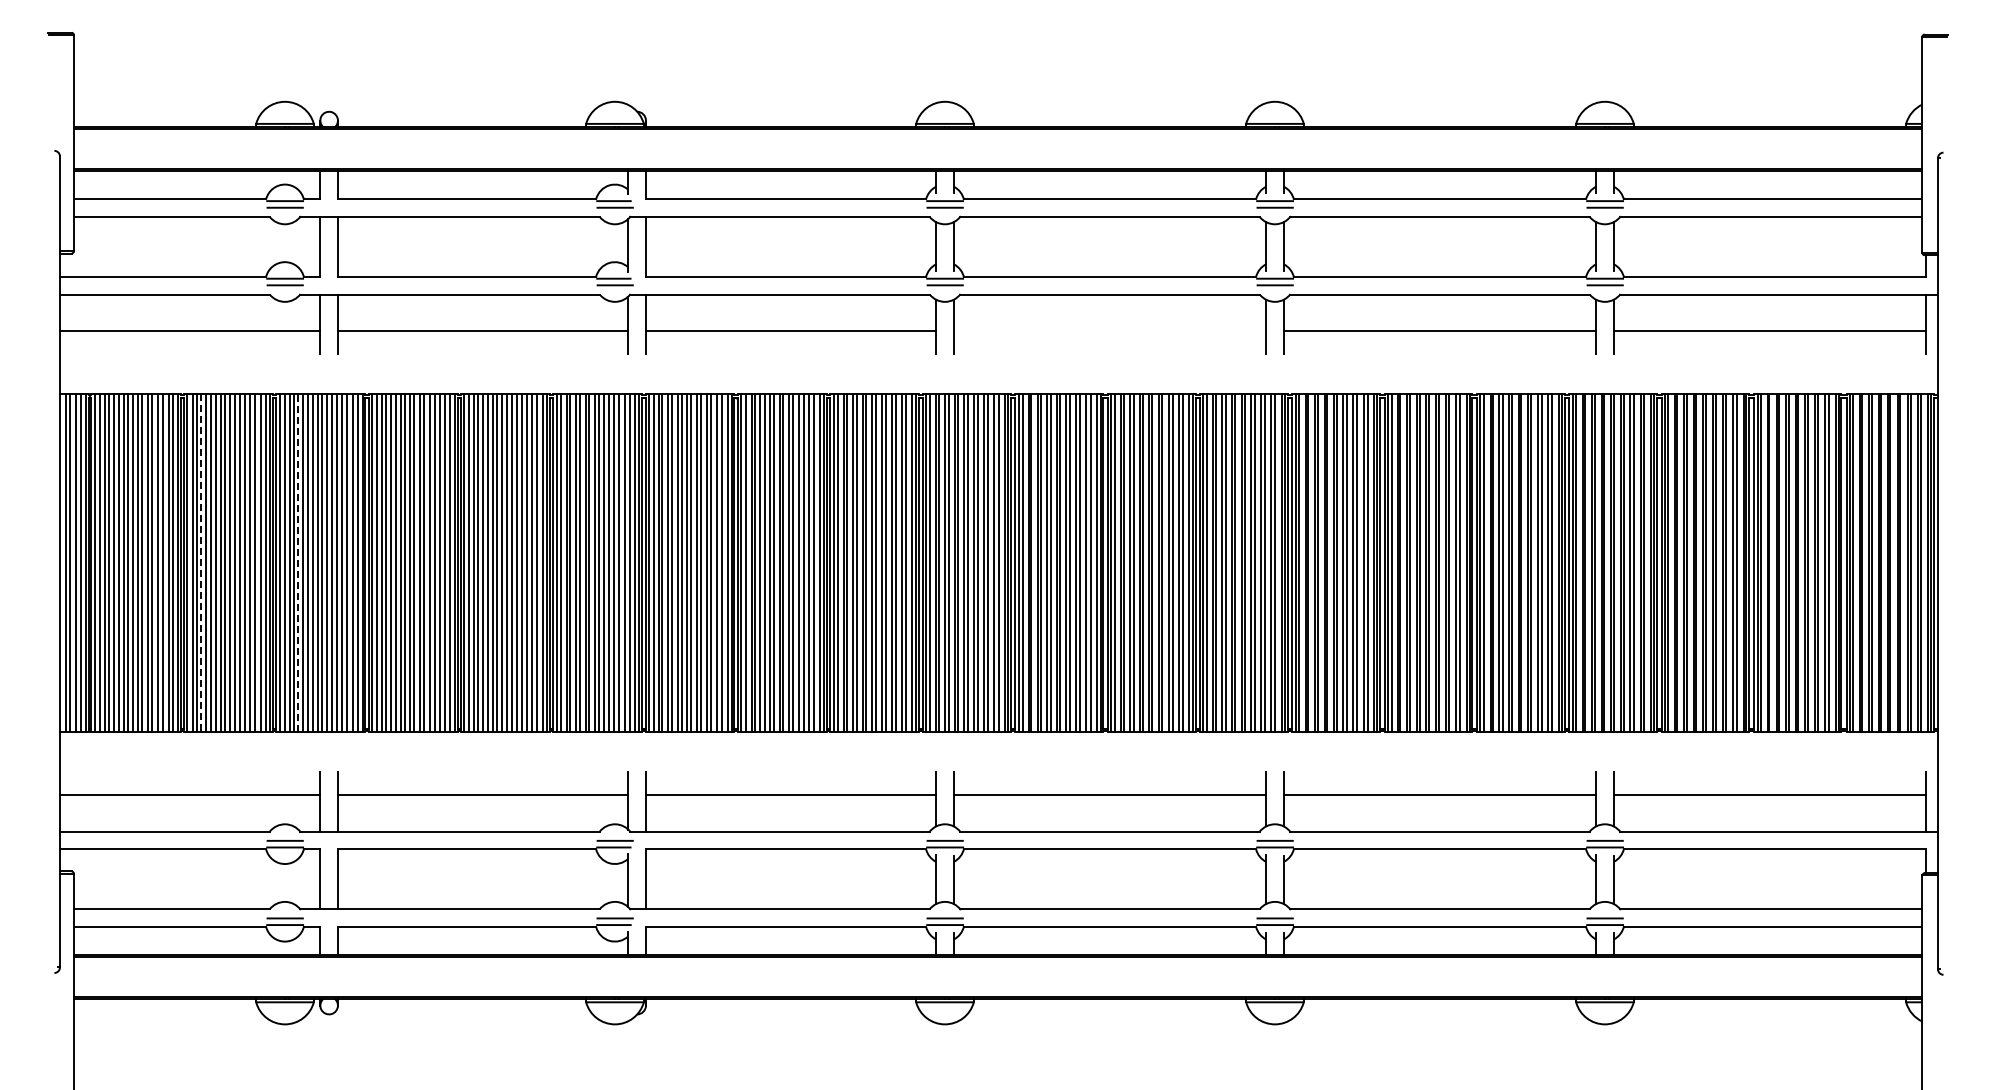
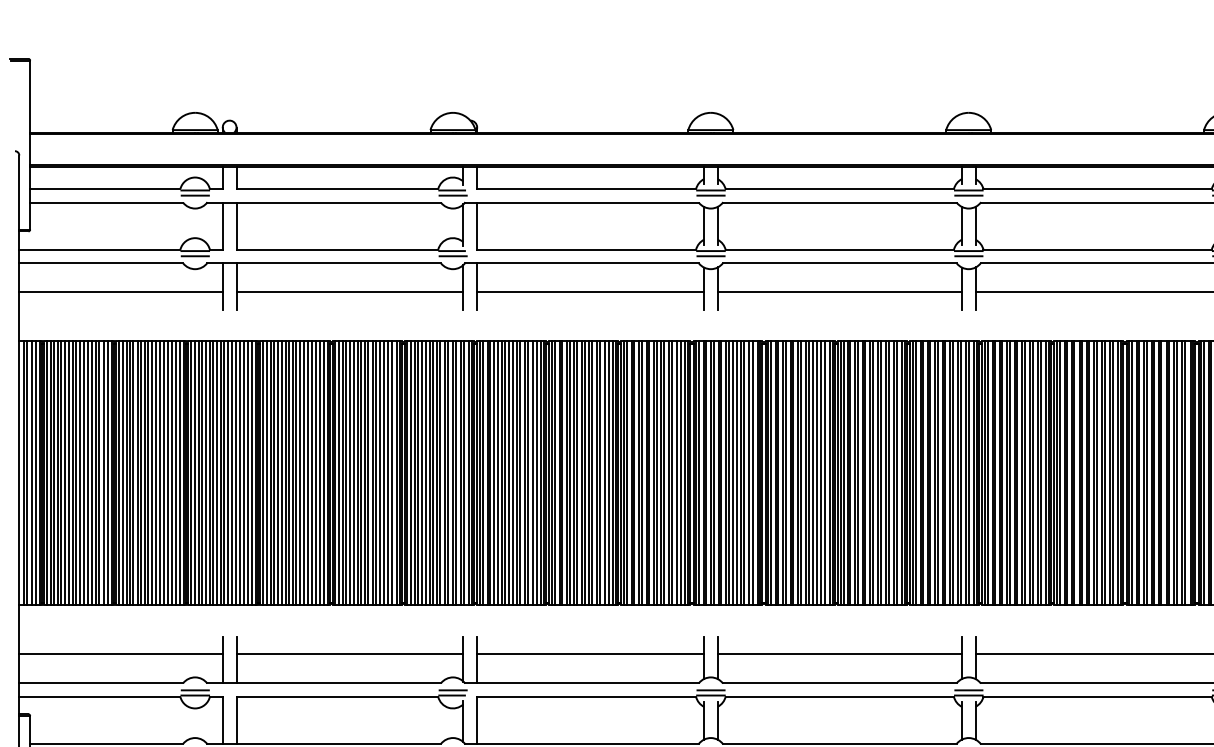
line: (1109, 331) -> (839, 292), added
line: (201, 563) -> (129, 473), dashed -> solid
line: (298, 563) -> (205, 473), dashed -> solid

